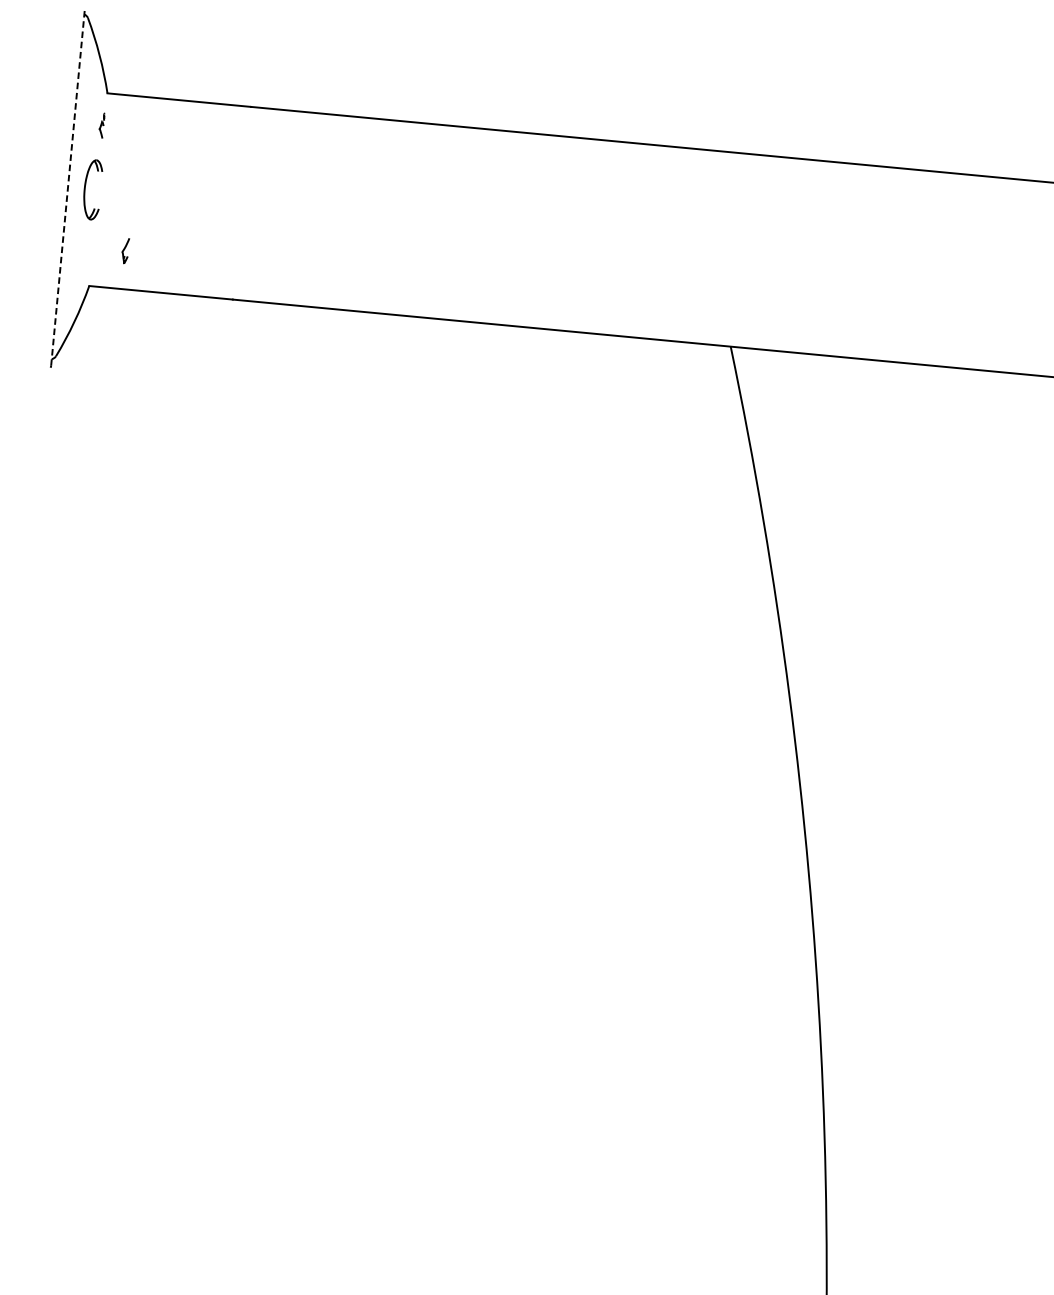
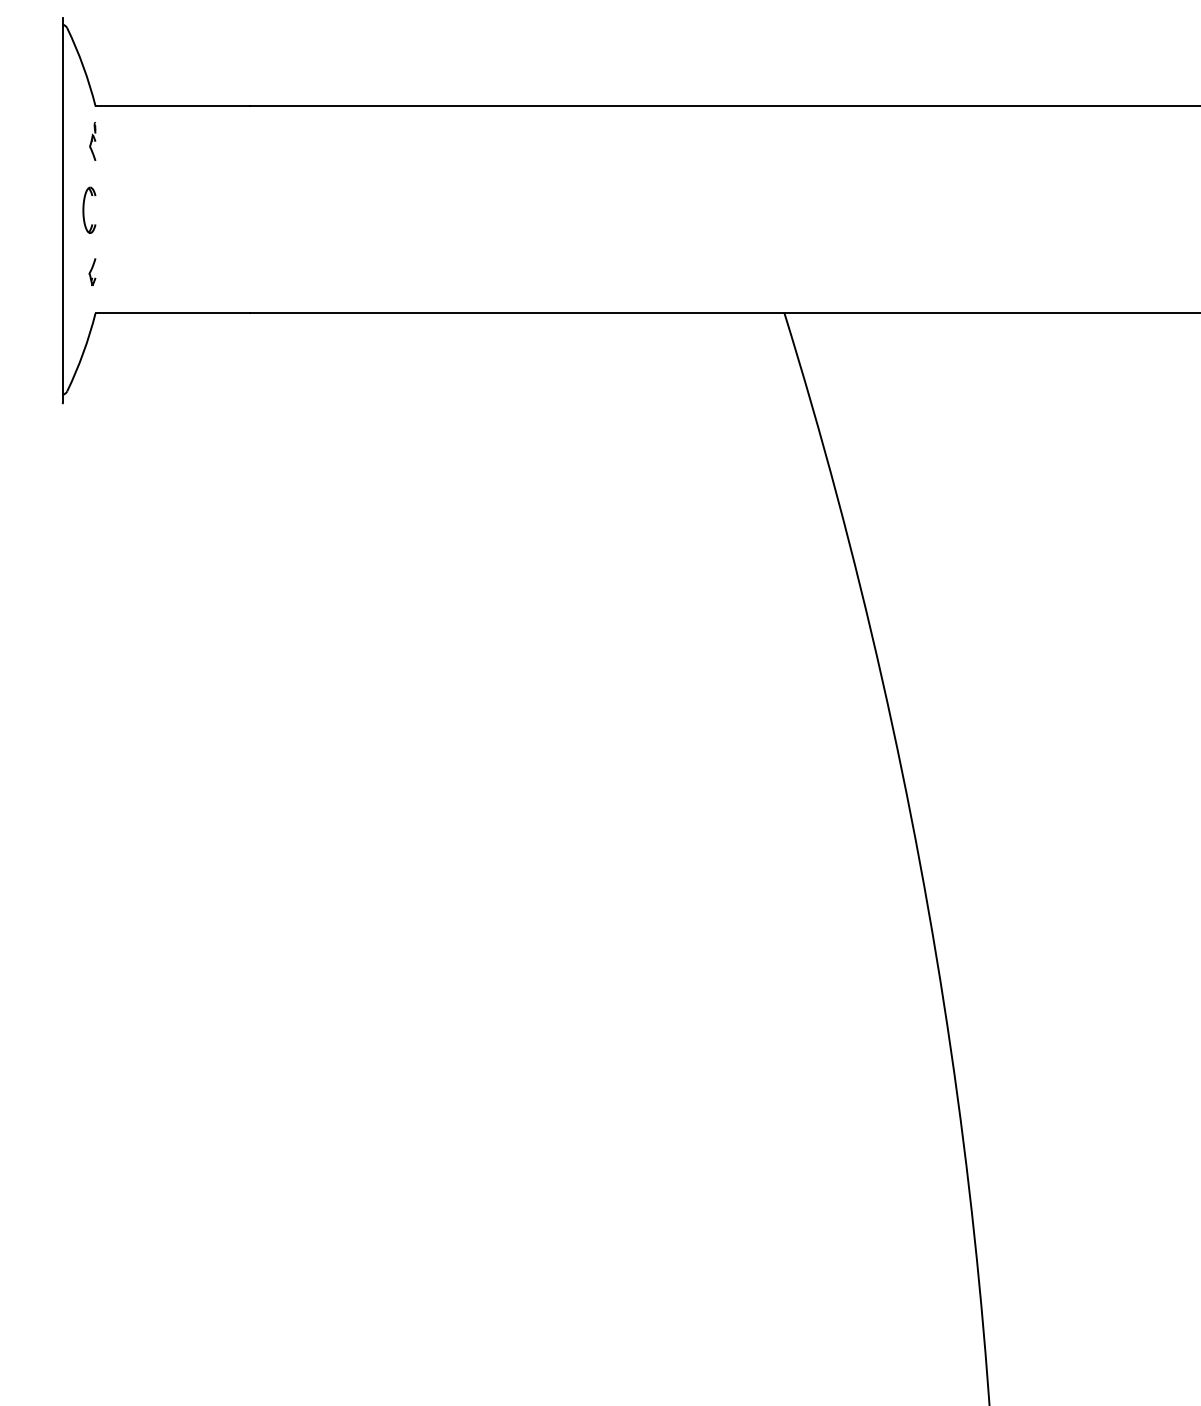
part: (101, 124) -> (92, 140), size x1.43
line: (68, 186) -> (63, 209), dashed -> solid
part: (92, 188) -> (89, 209), size x0.71
part: (125, 250) -> (92, 271), moved

